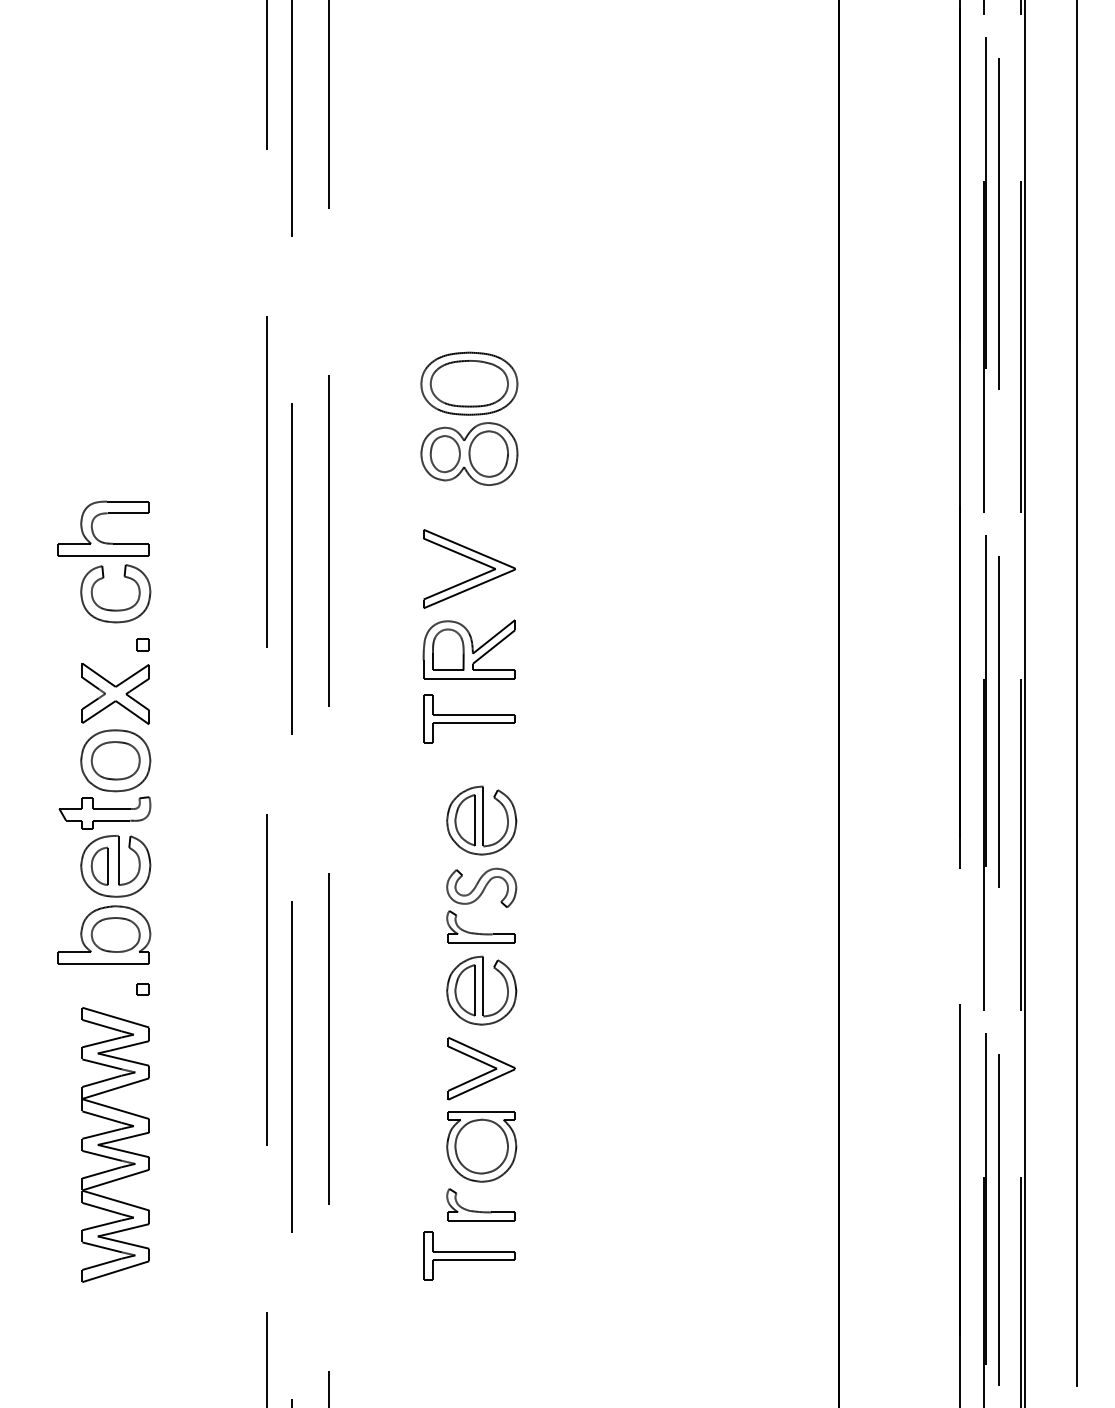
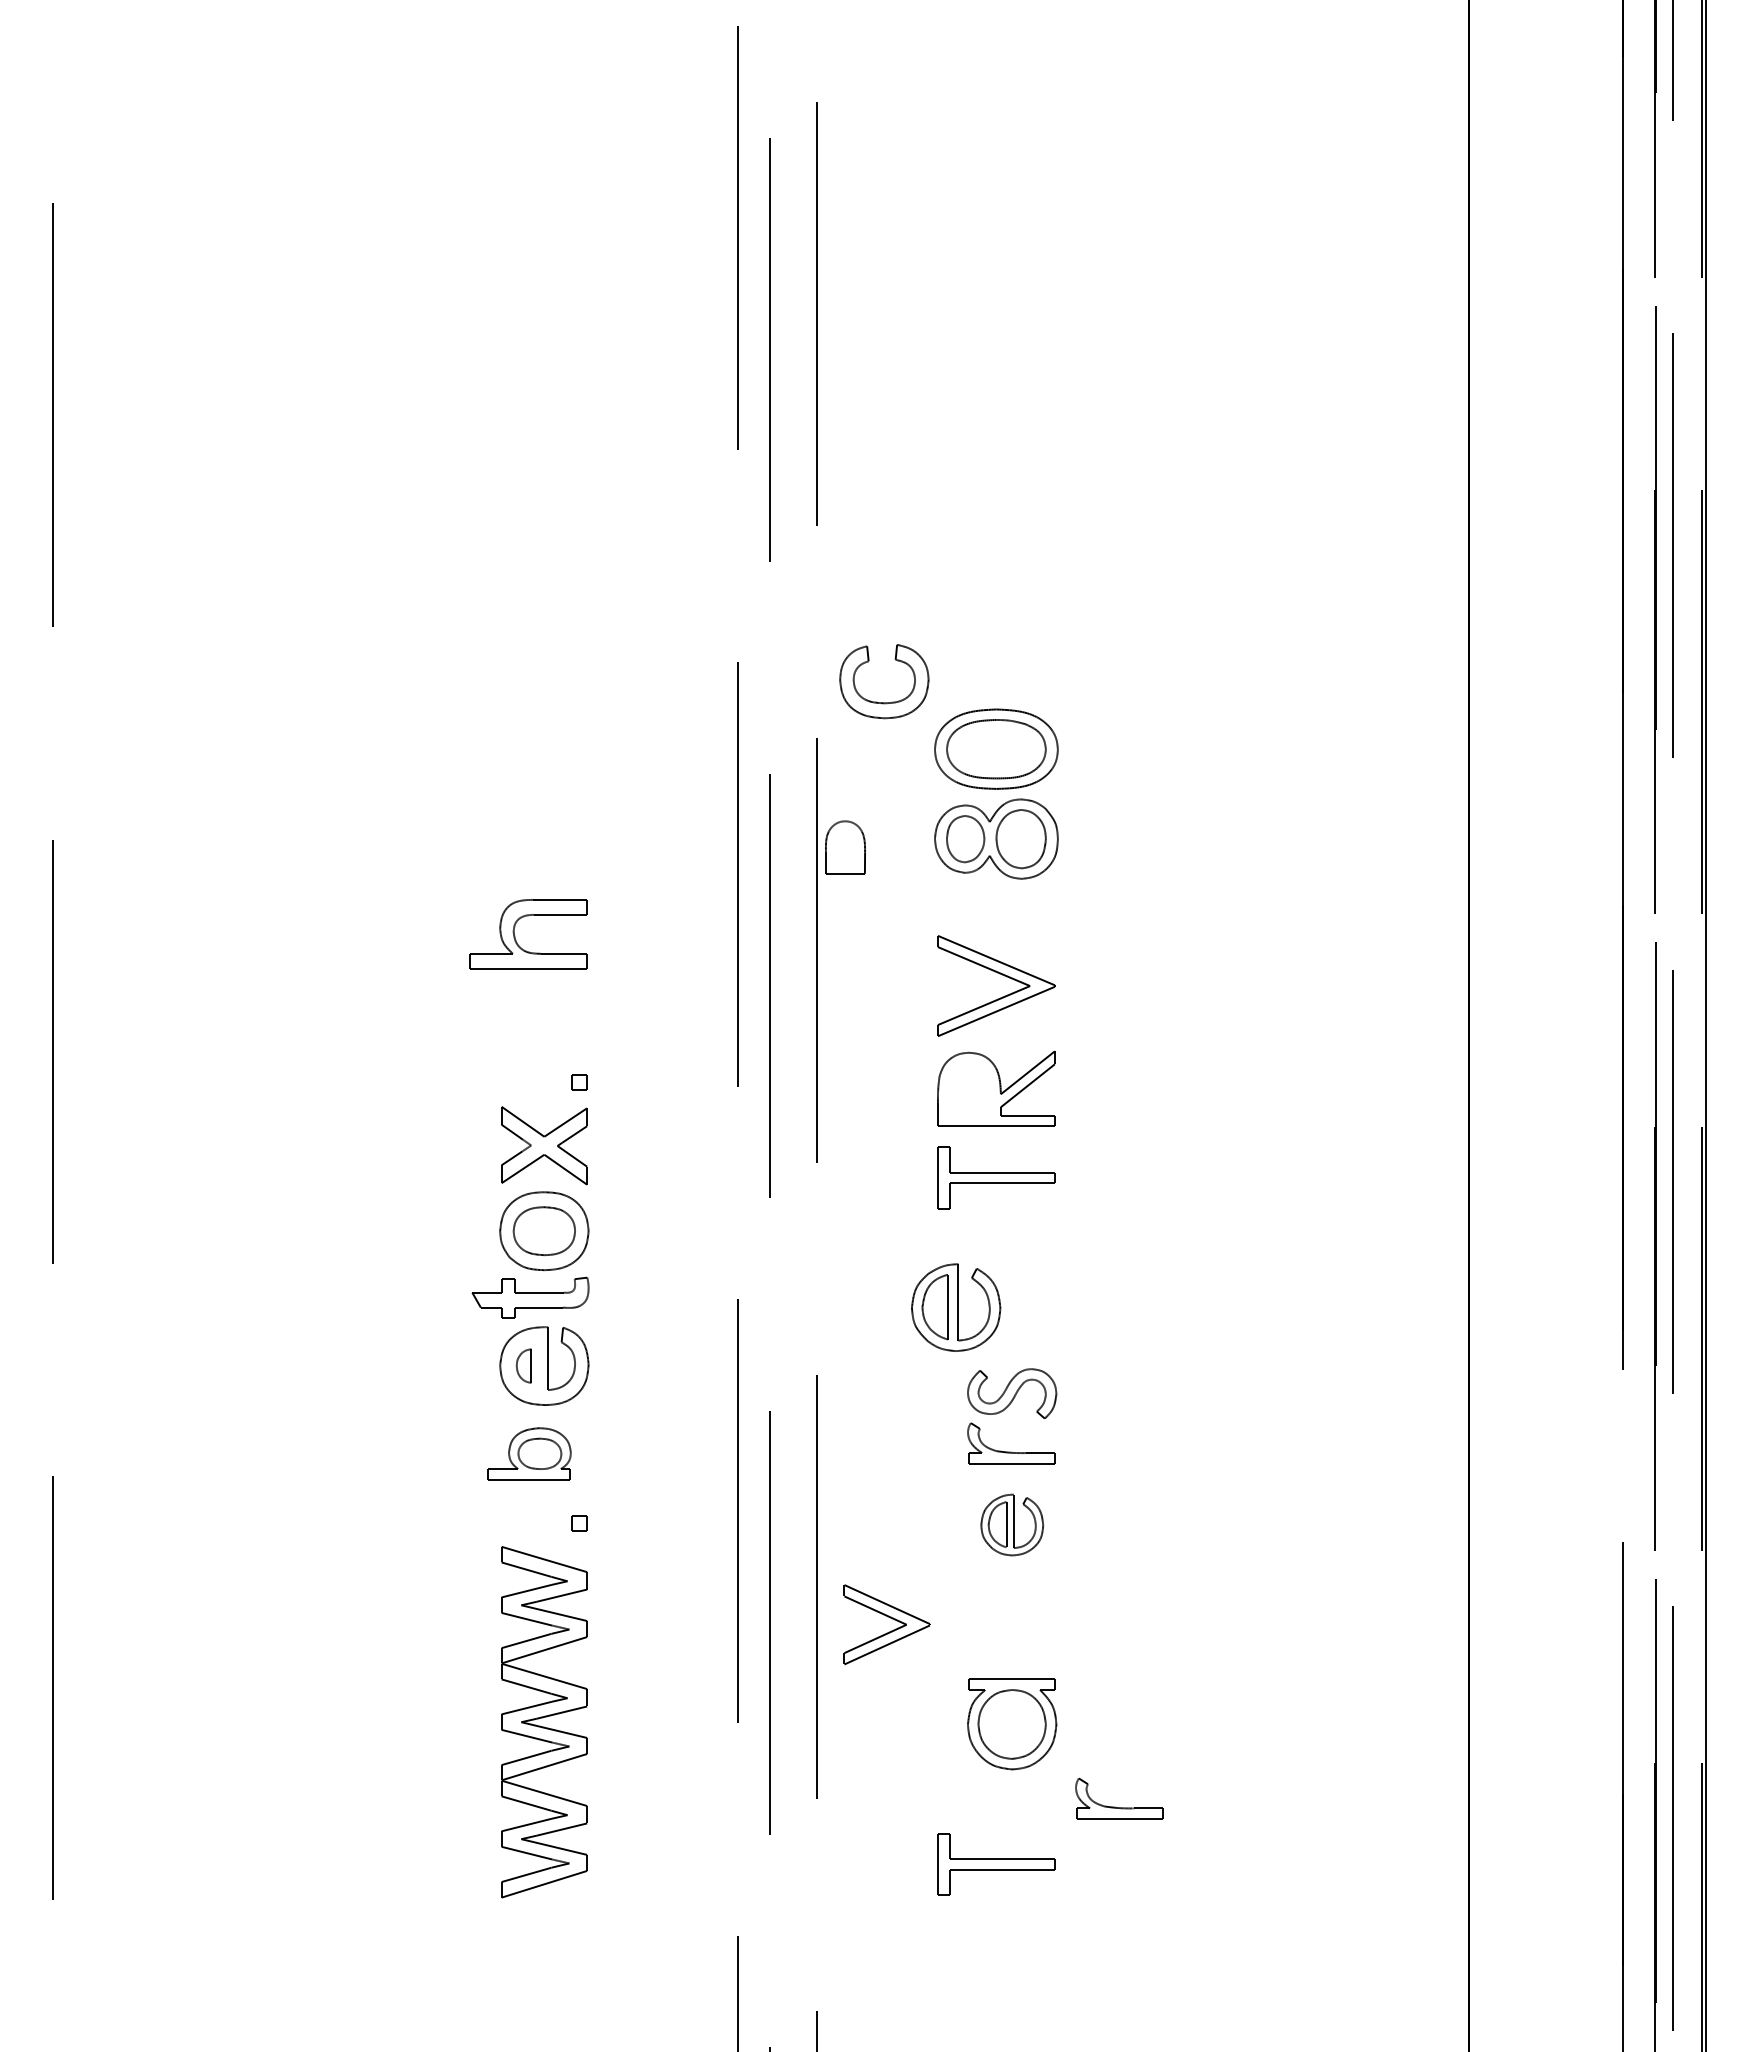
part: (115, 610) -> (884, 702), moved
part: (448, 649) -> (845, 847), moved
part: (481, 820) -> (956, 1307), moved
part: (99, 865) -> (523, 1365), size x0.7
part: (104, 934) -> (529, 1453), size x0.7
part: (481, 990) -> (1012, 1524), size x0.7
part: (484, 1063) -> (890, 1618), moved
part: (478, 1210) -> (1115, 1806), moved

